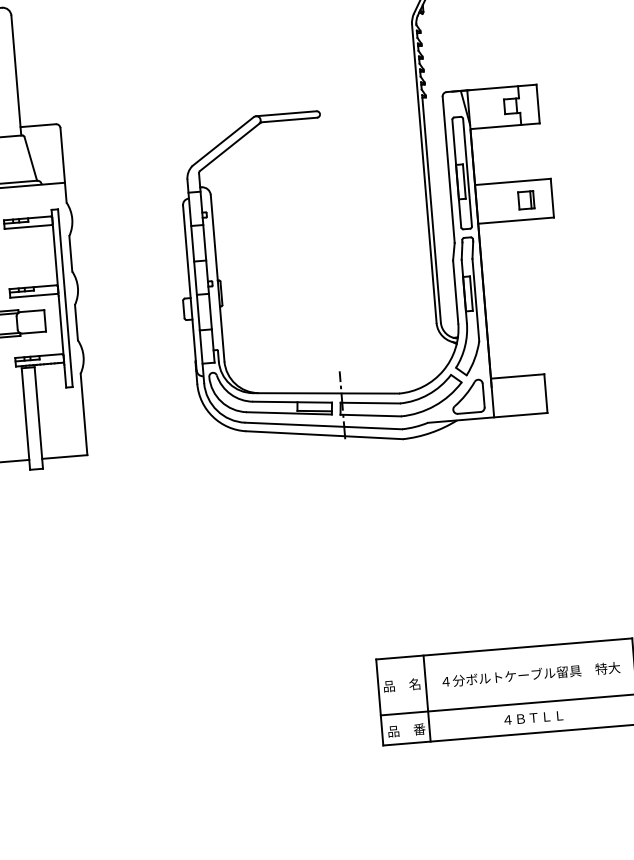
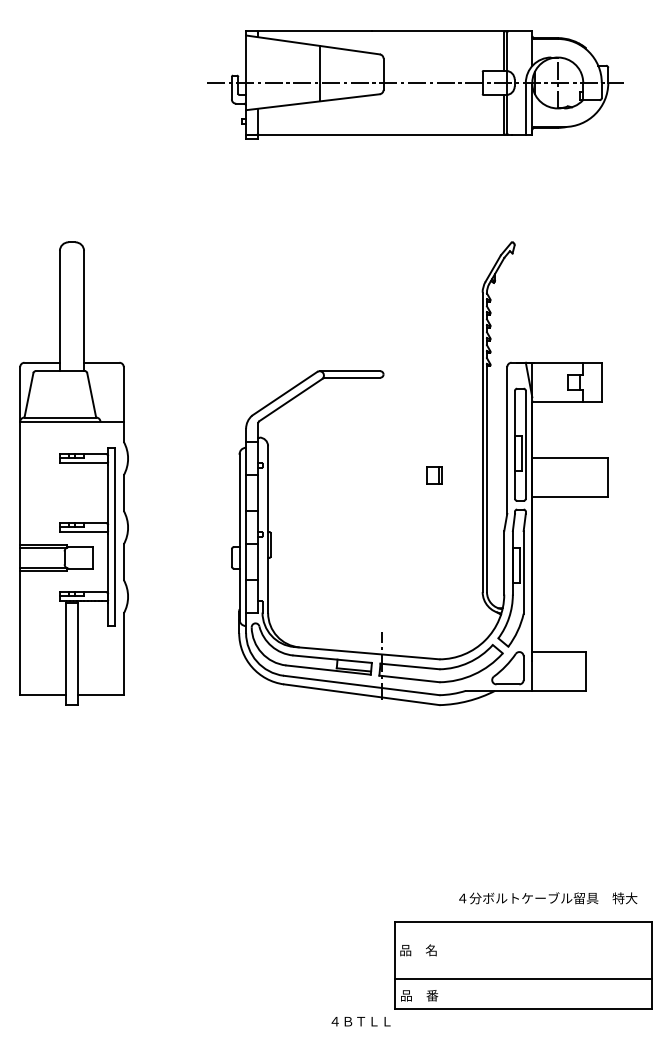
part: (526, 200) -> (434, 475), moved
text: (531, 674) -> (548, 898), moved
line: (427, 698) -> (442, 965), removed
text: (533, 717) -> (360, 1021), moved

